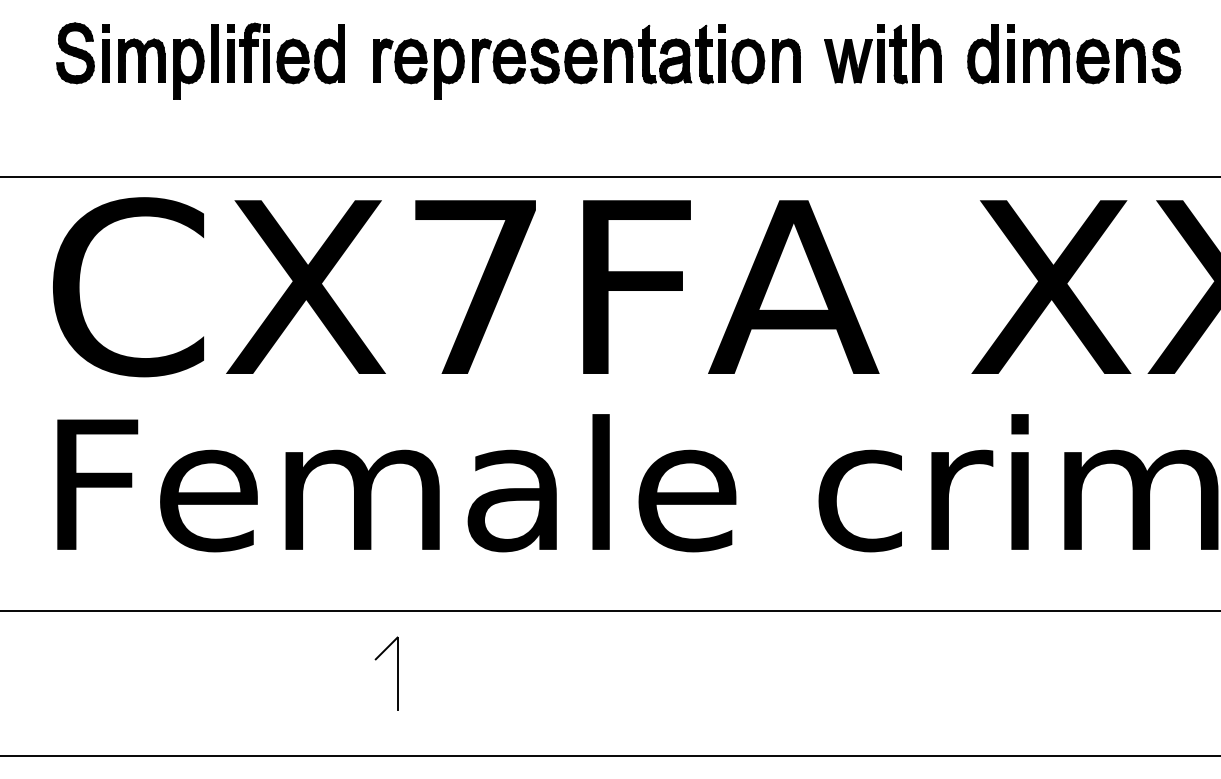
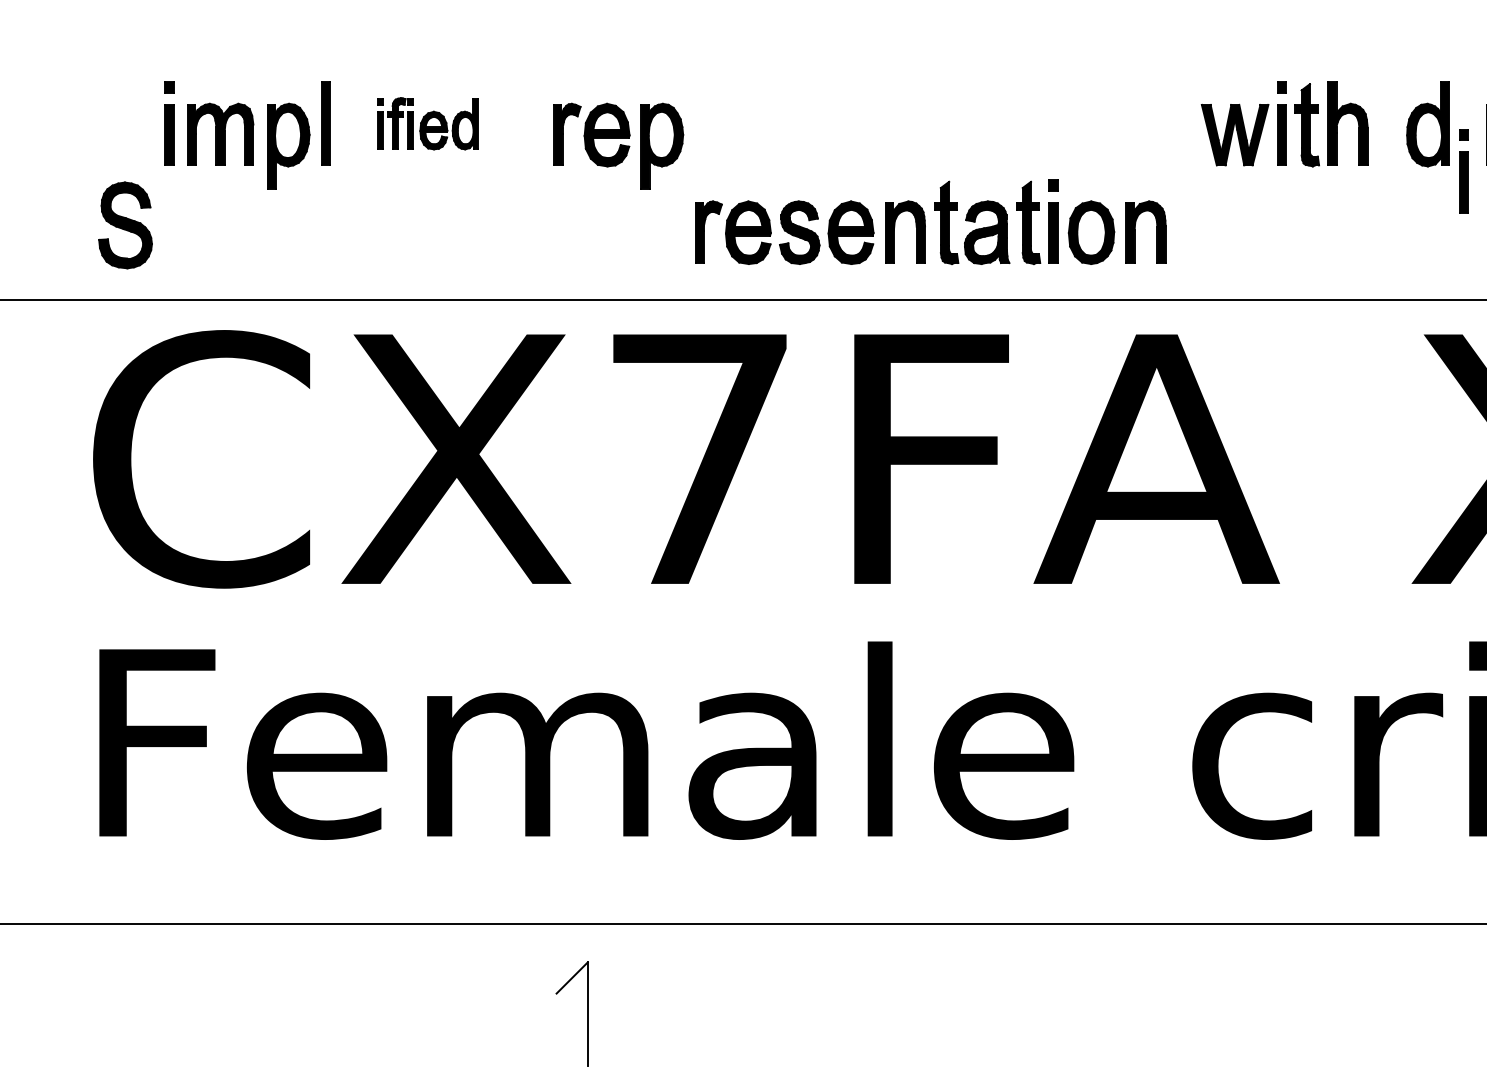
part: (75, 53) -> (125, 225), moved
part: (285, 53) -> (426, 123), size x0.6
part: (1010, 53) -> (1463, 171), moved
part: (636, 54) -> (930, 222), moved

